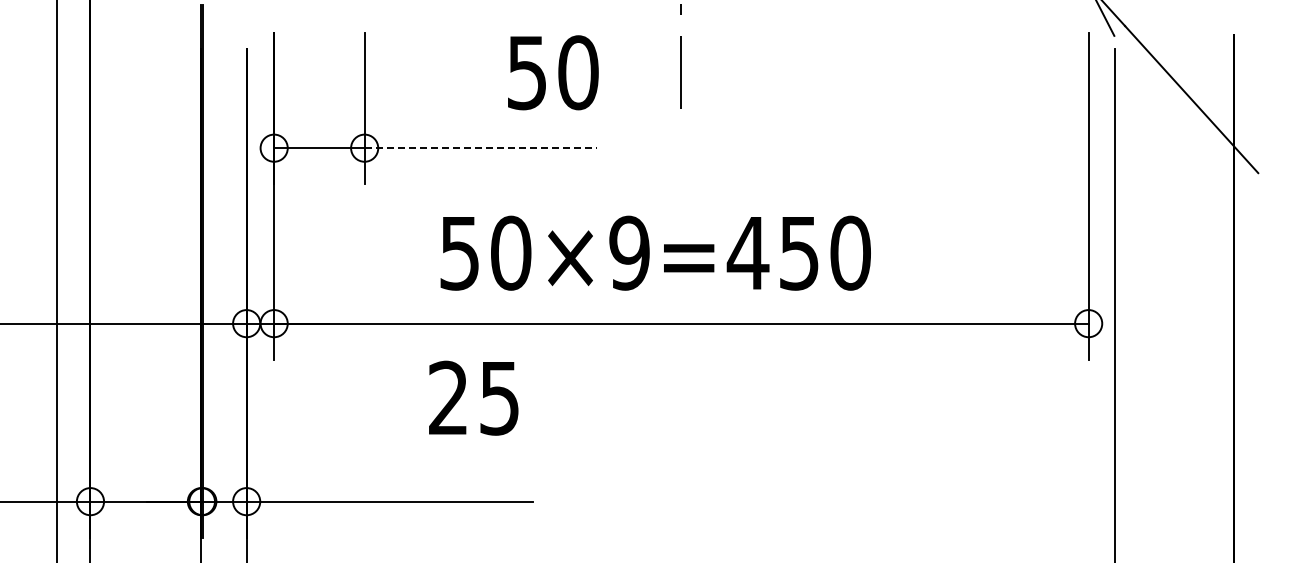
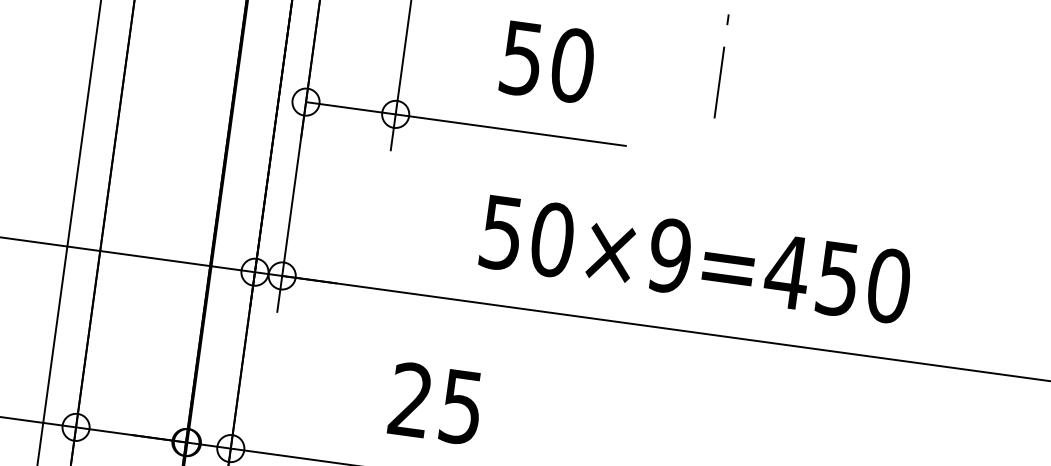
text: (553, 72) -> (548, 61), moved
line: (481, 148) -> (511, 130), dashed -> solid
text: (655, 252) -> (695, 258), moved
text: (473, 397) -> (435, 402), moved

